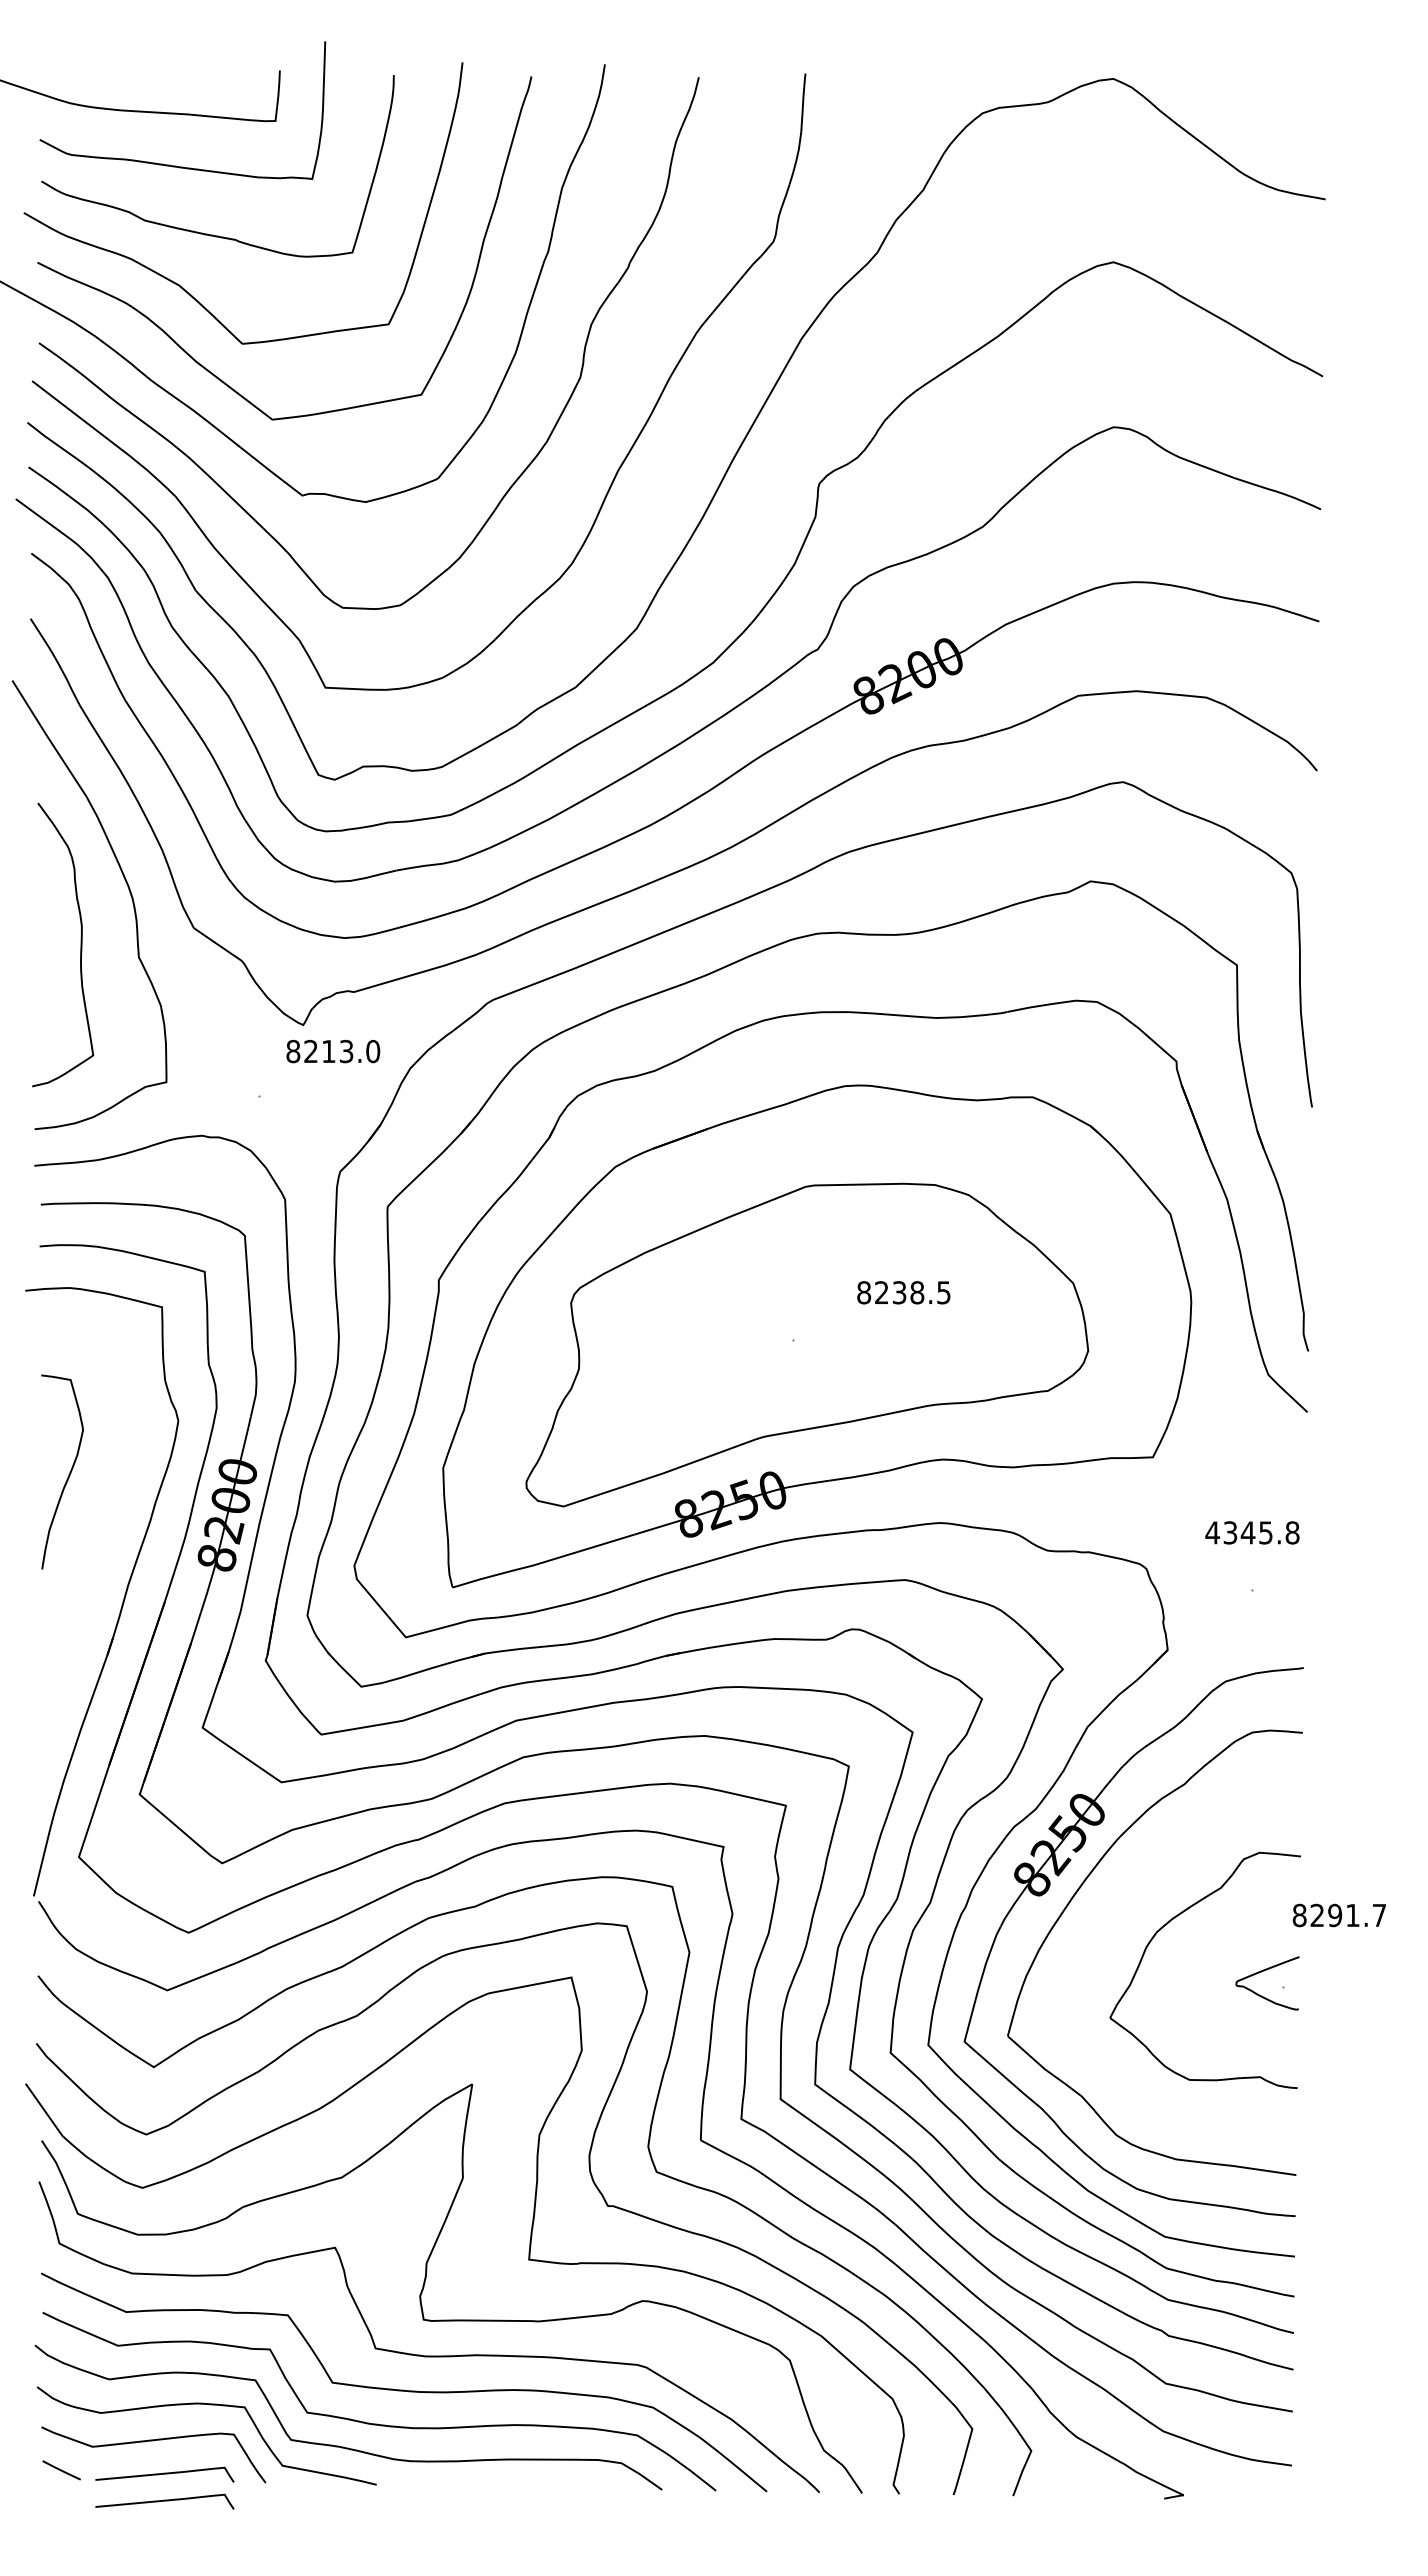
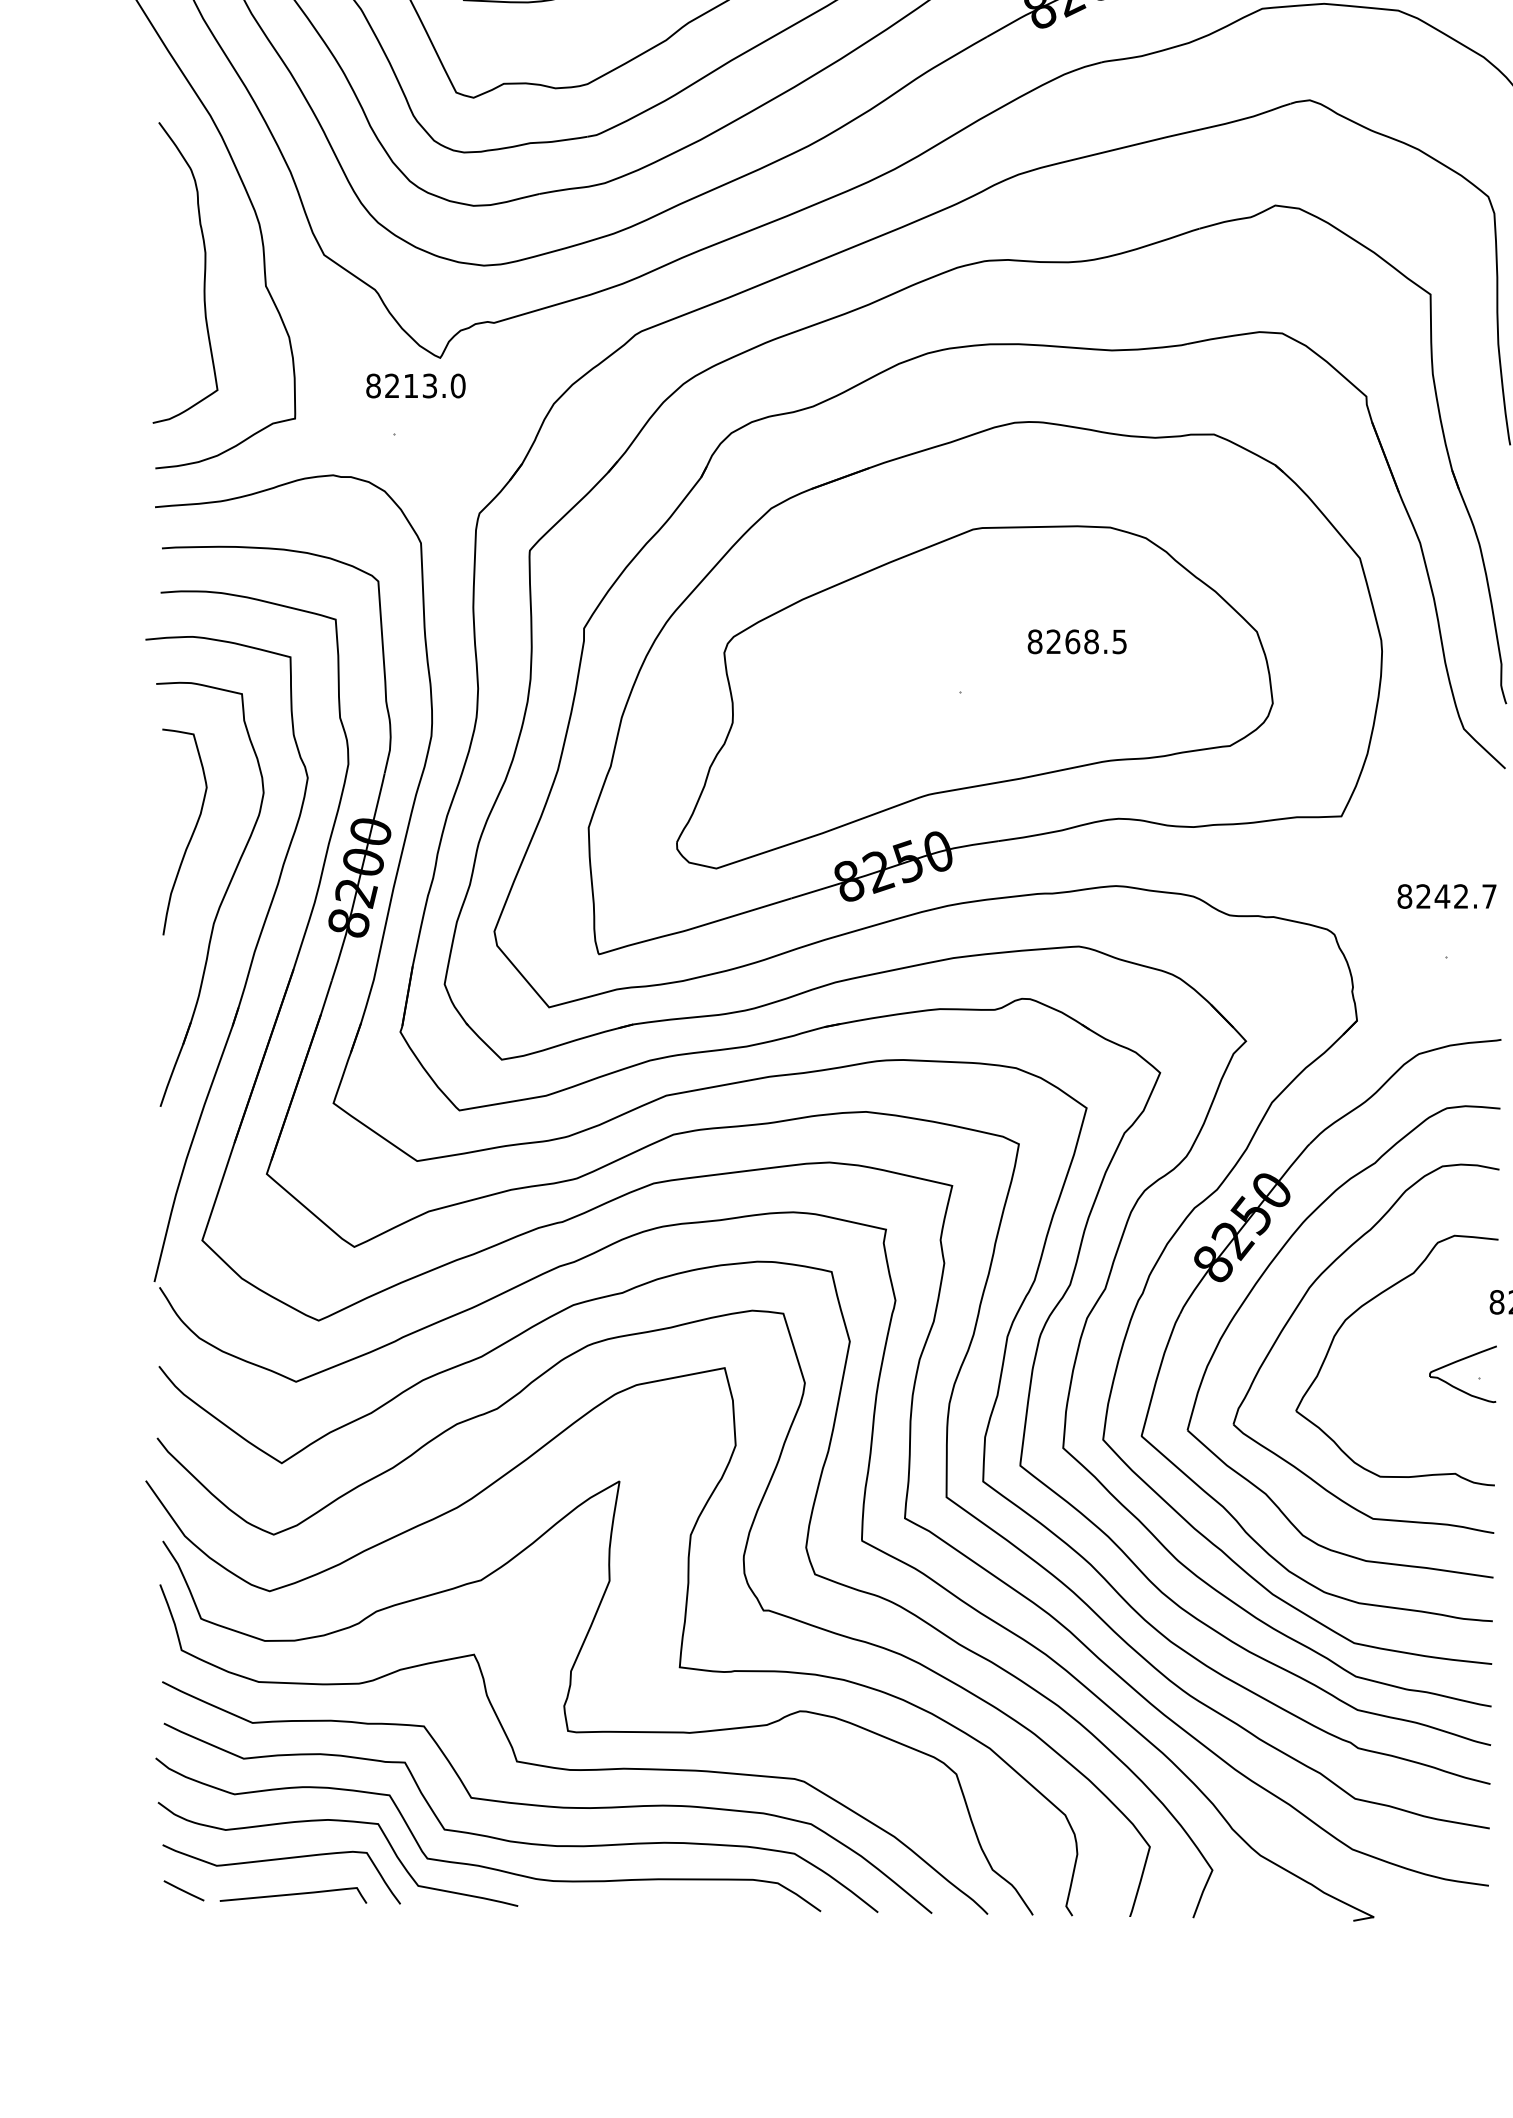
text: (333, 1051) -> (416, 385), moved
text: (899, 1292) -> (1072, 641), 8238.5 -> 8268.5
text: (1252, 1532) -> (1447, 896), 4345.8 -> 8242.7
part: (97, 1535) -> (222, 899), added
part: (1113, 1918) -> (1299, 1305), added
curve: (164, 2501) -> (293, 1923), removed

